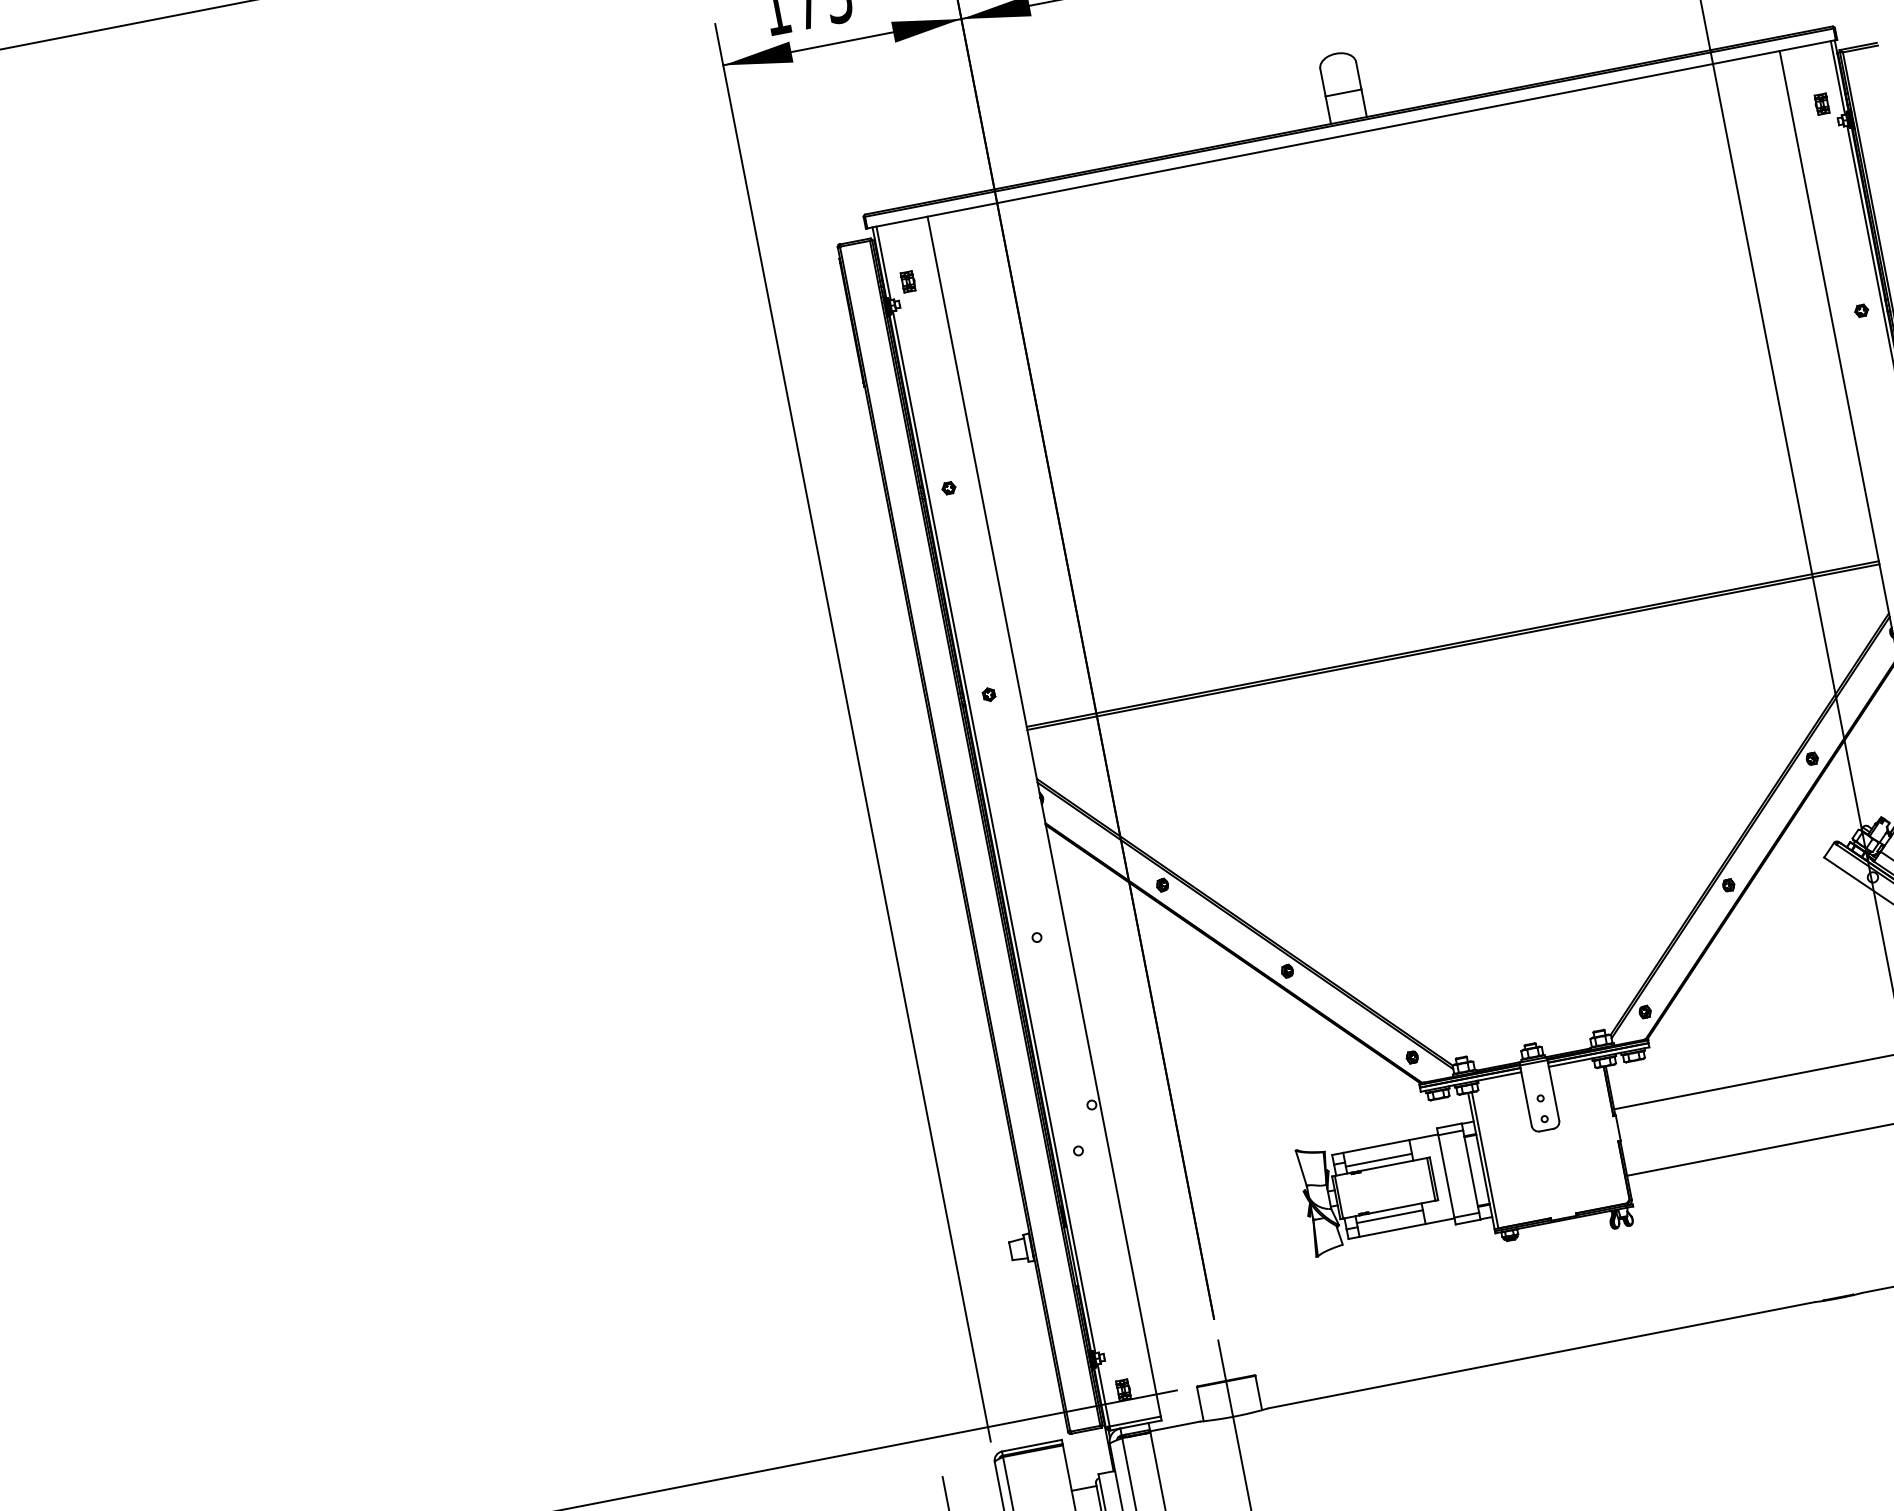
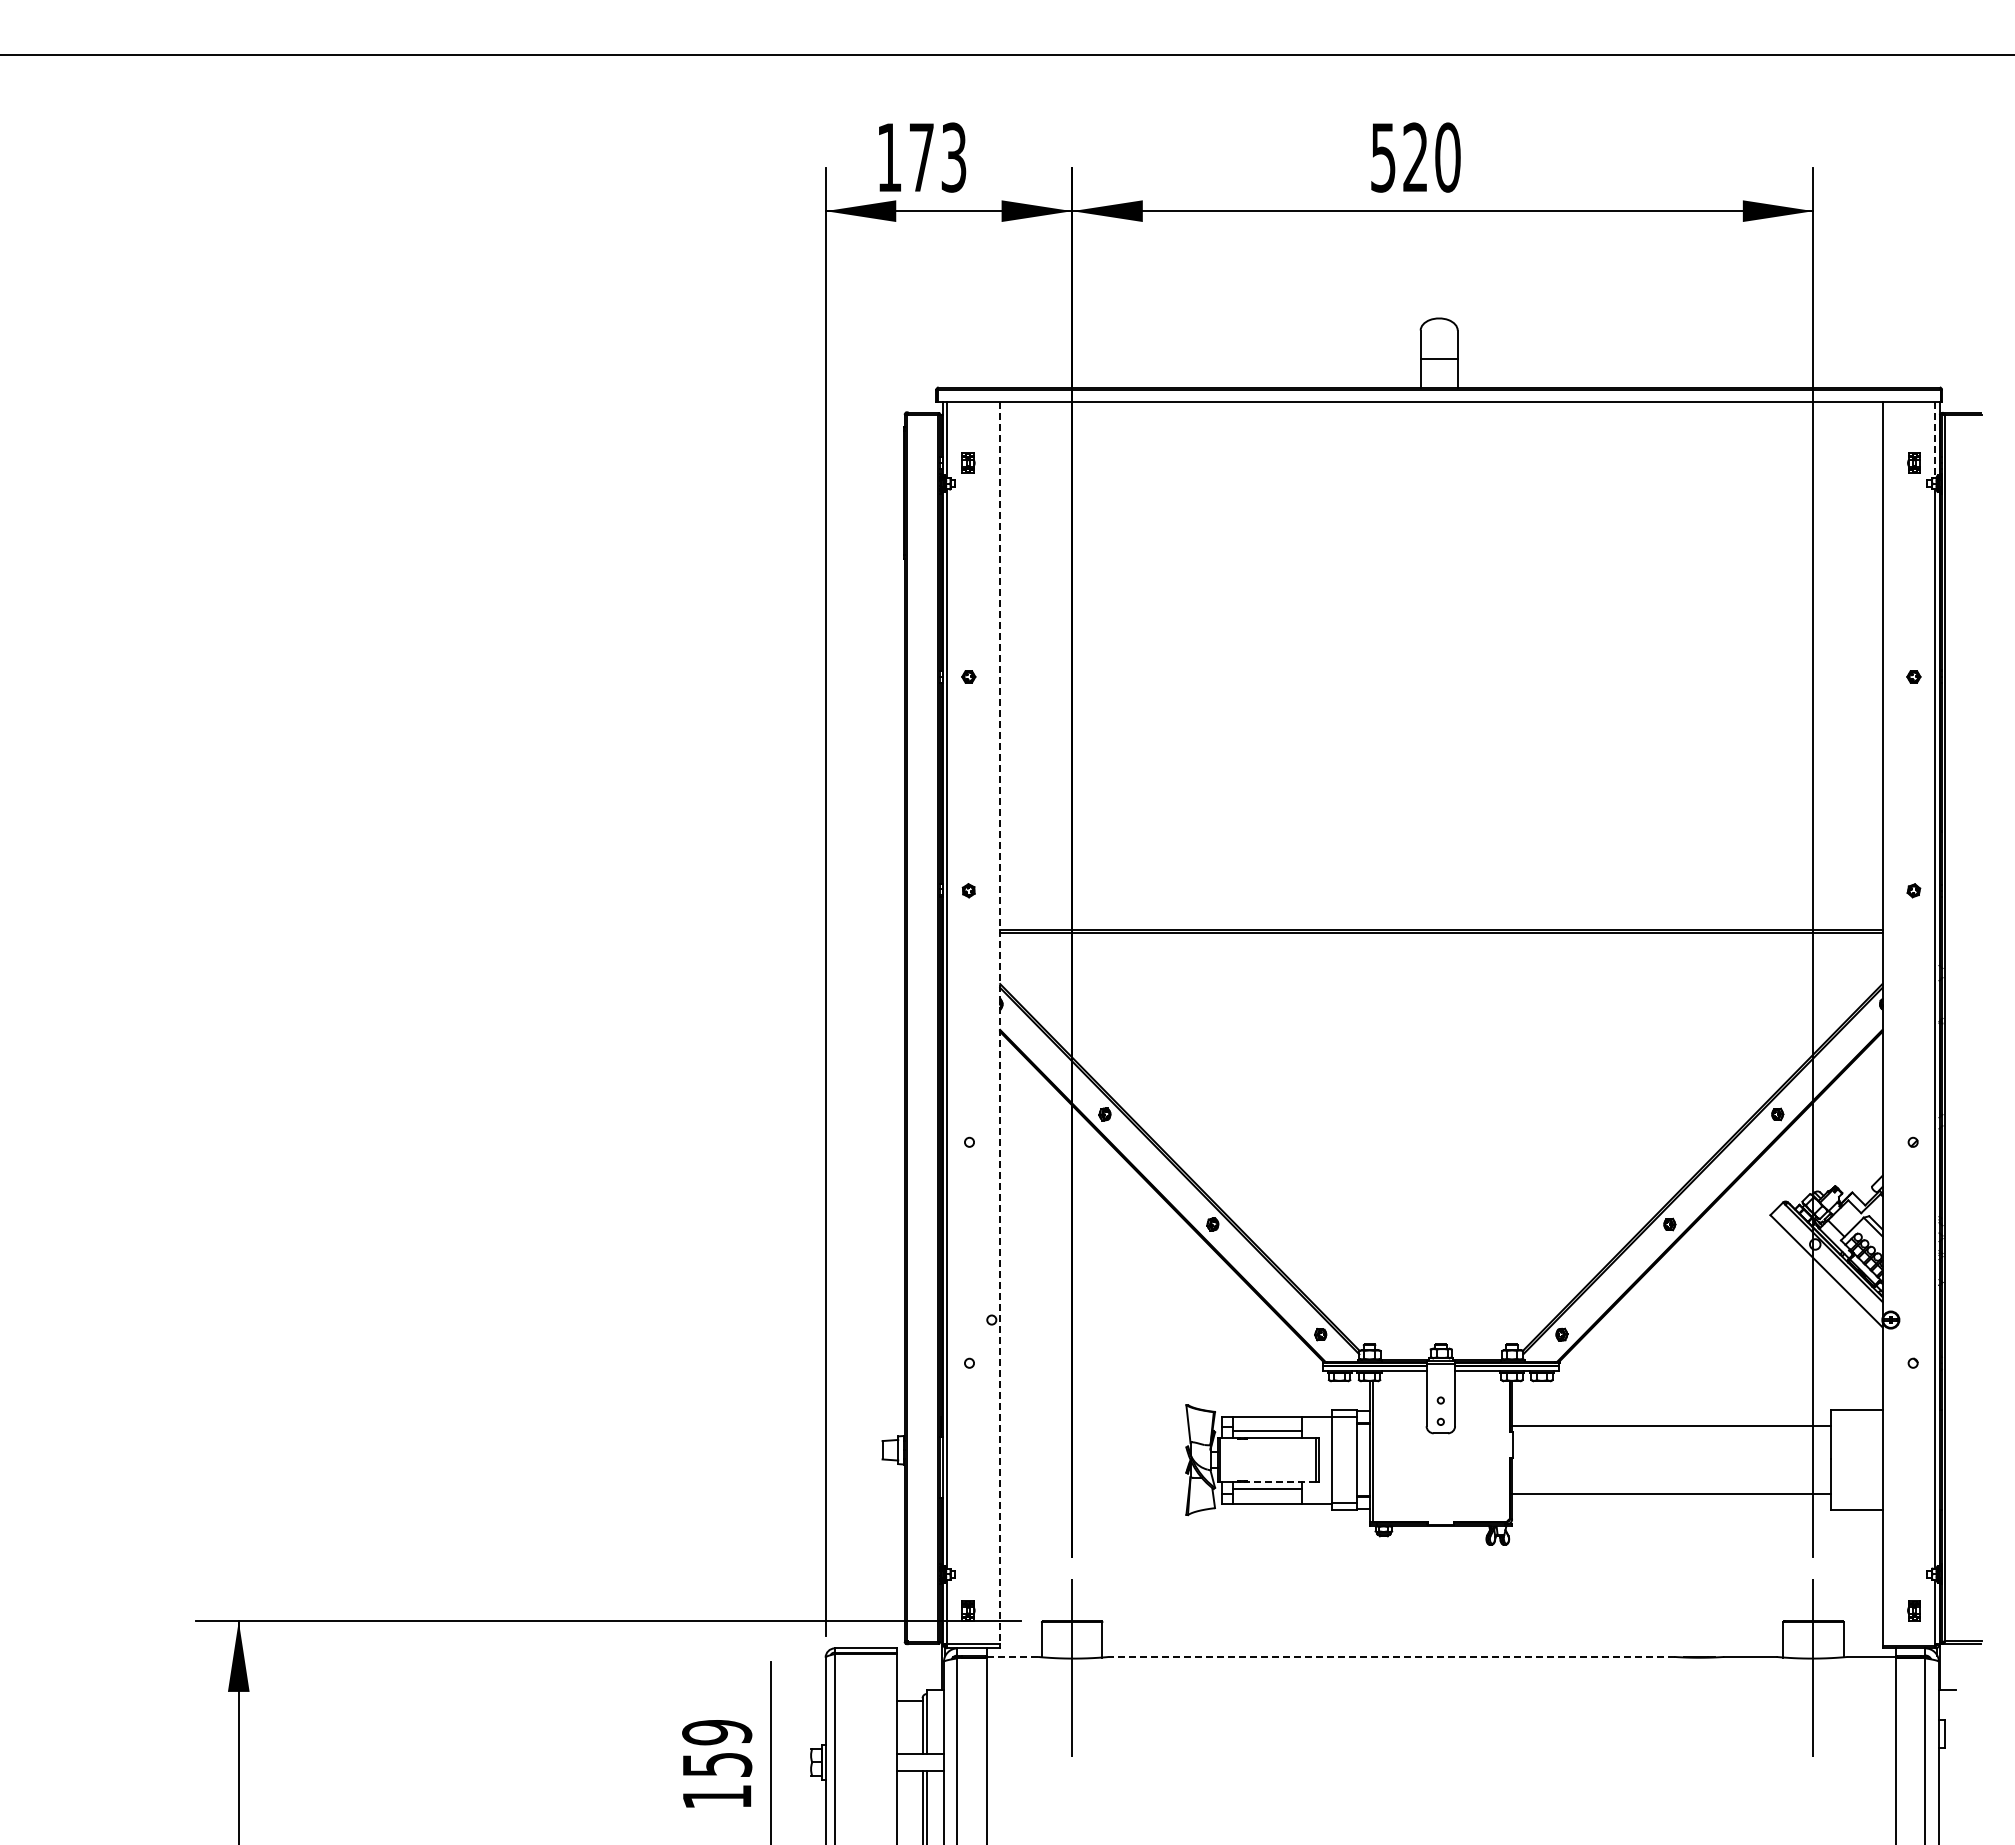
line: (1838, 78) -> (1935, 440), solid -> dashed
line: (1044, 816) -> (1000, 1023), solid -> dashed
line: (1402, 1207) -> (1281, 1482), solid -> dashed
line: (1541, 1354) -> (1391, 1656), solid -> dashed
line: (1174, 1426) -> (1011, 1656), solid -> dashed

